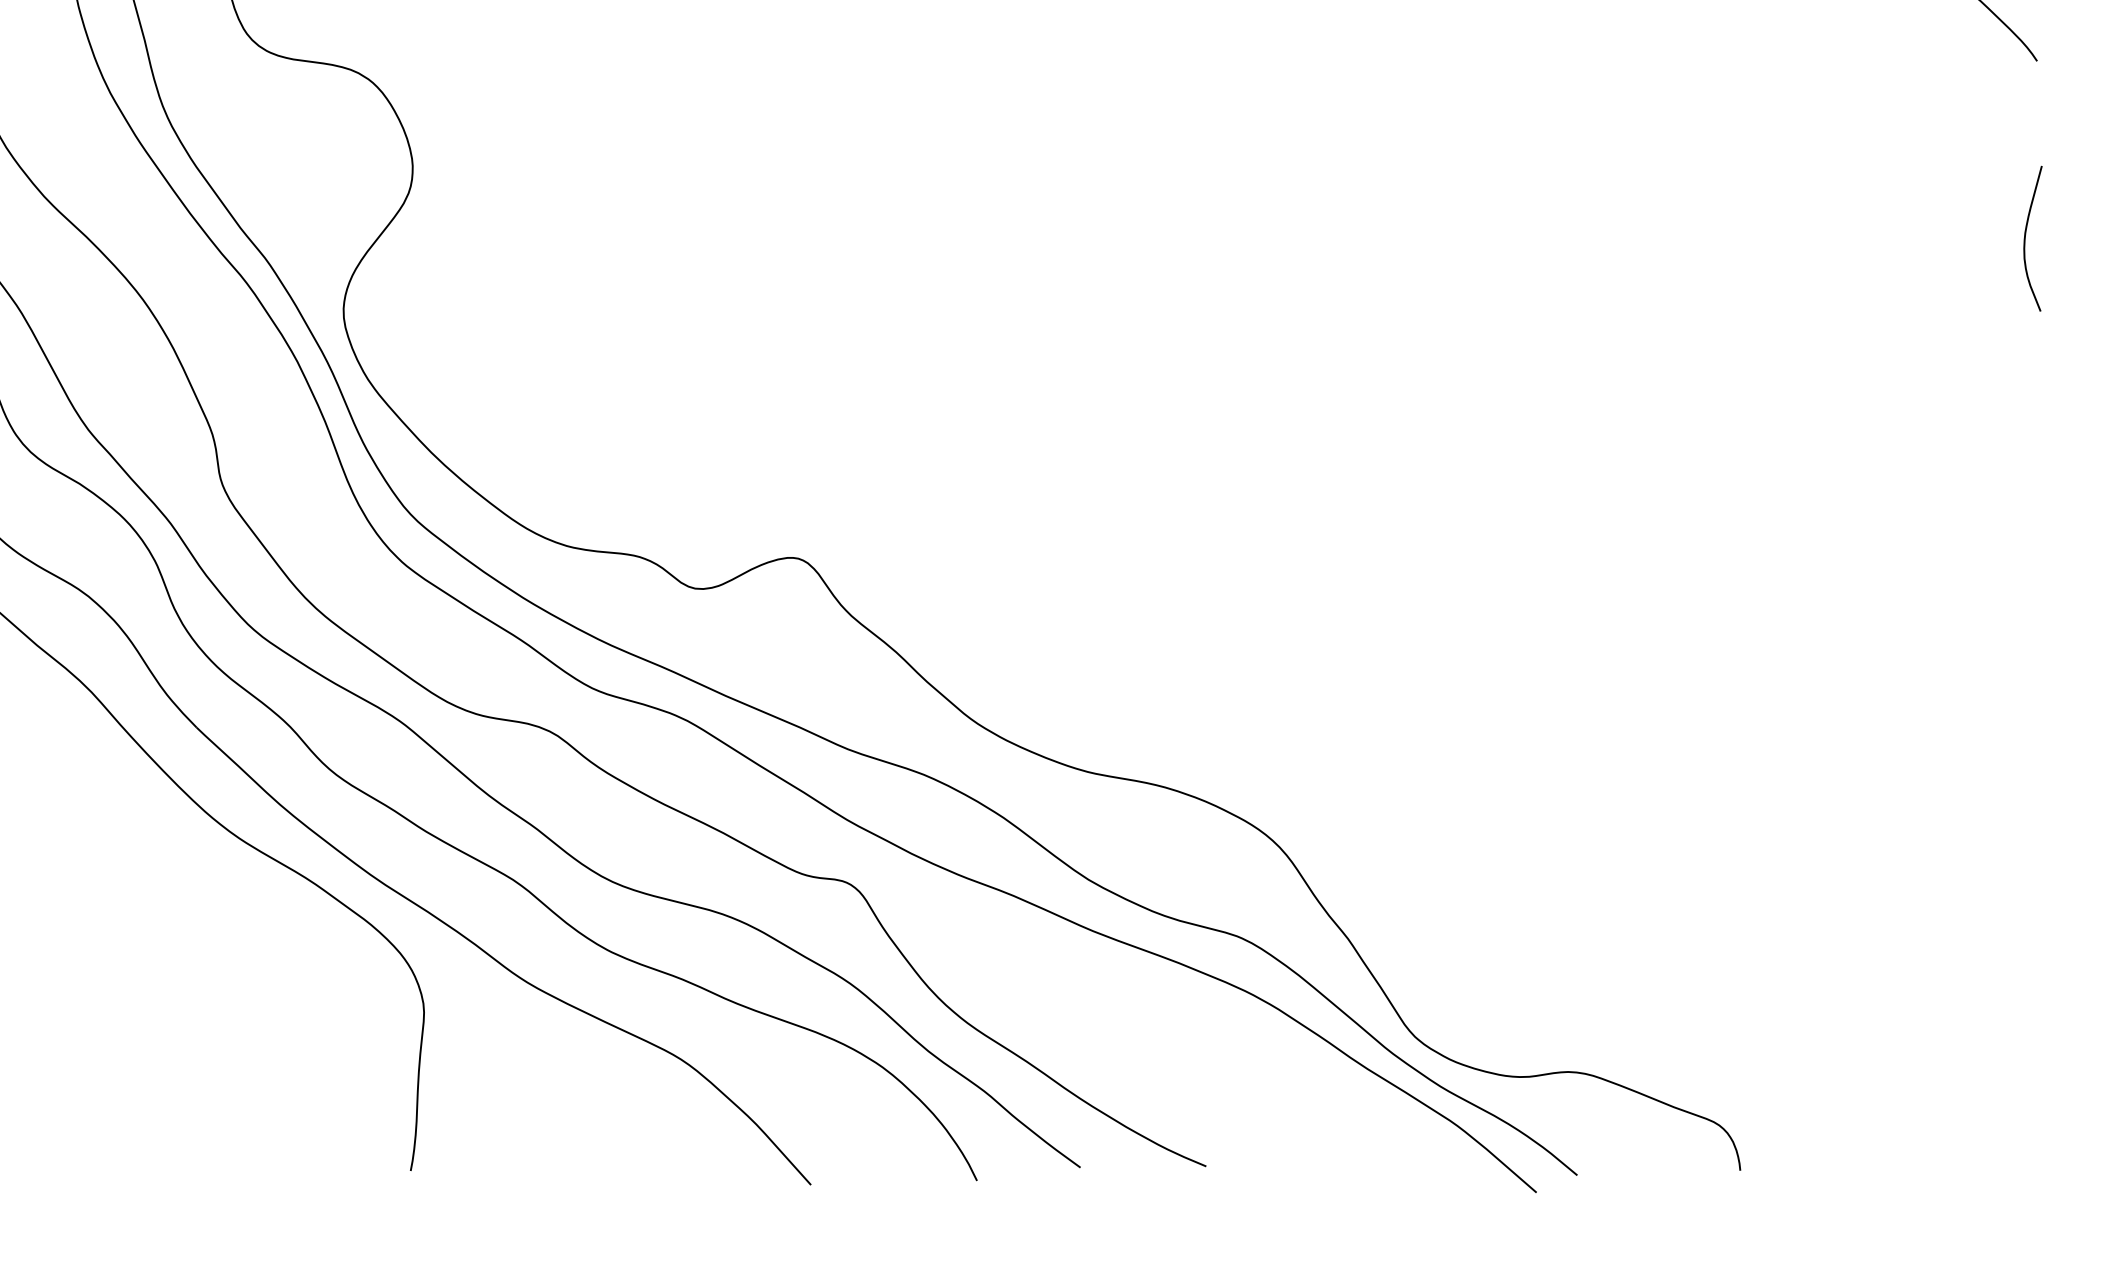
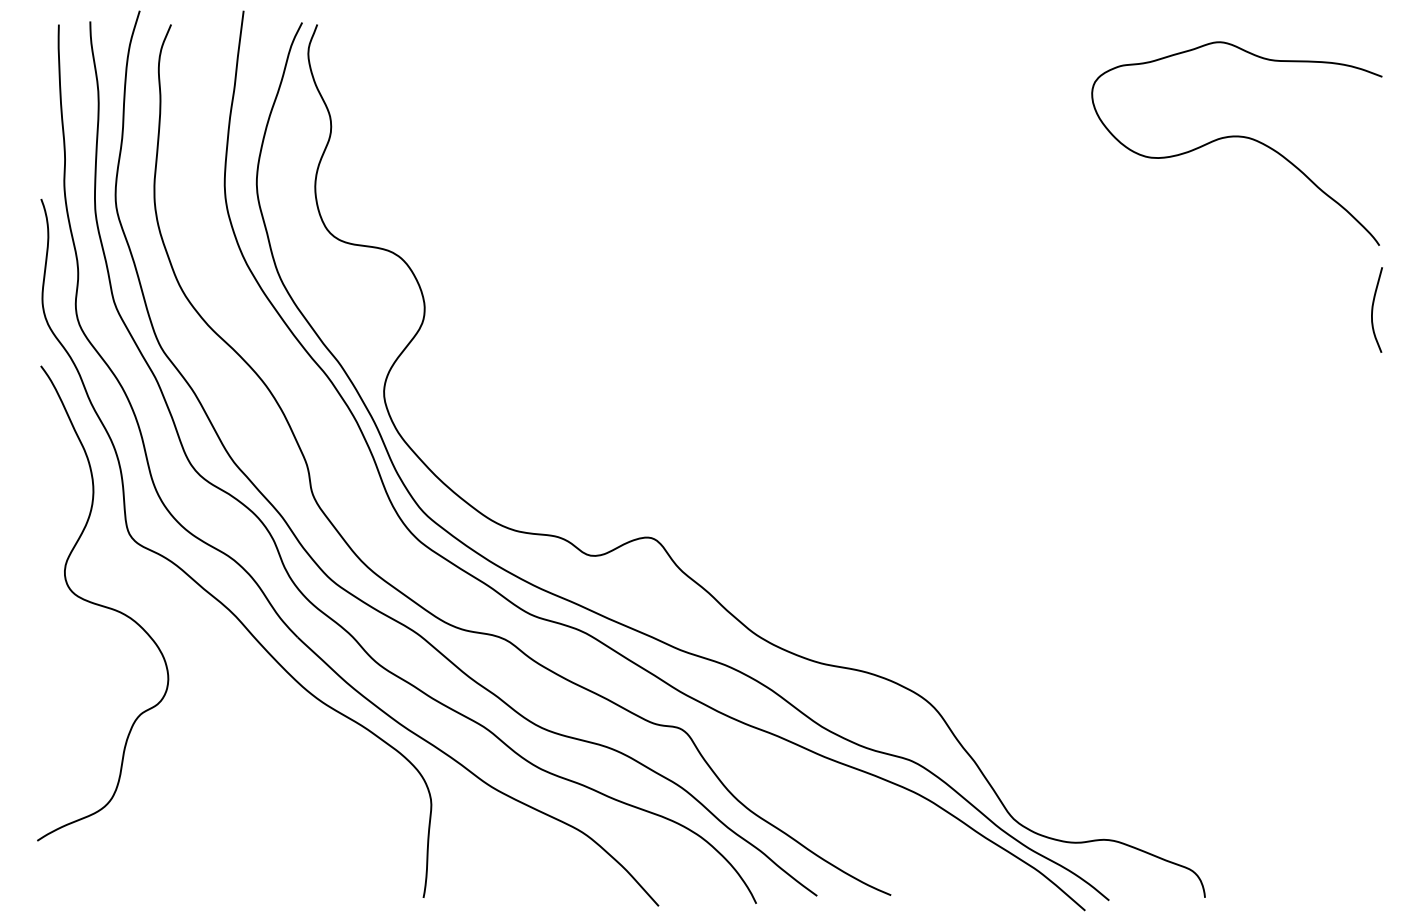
curve: (2026, 237) -> (1373, 309), moved

